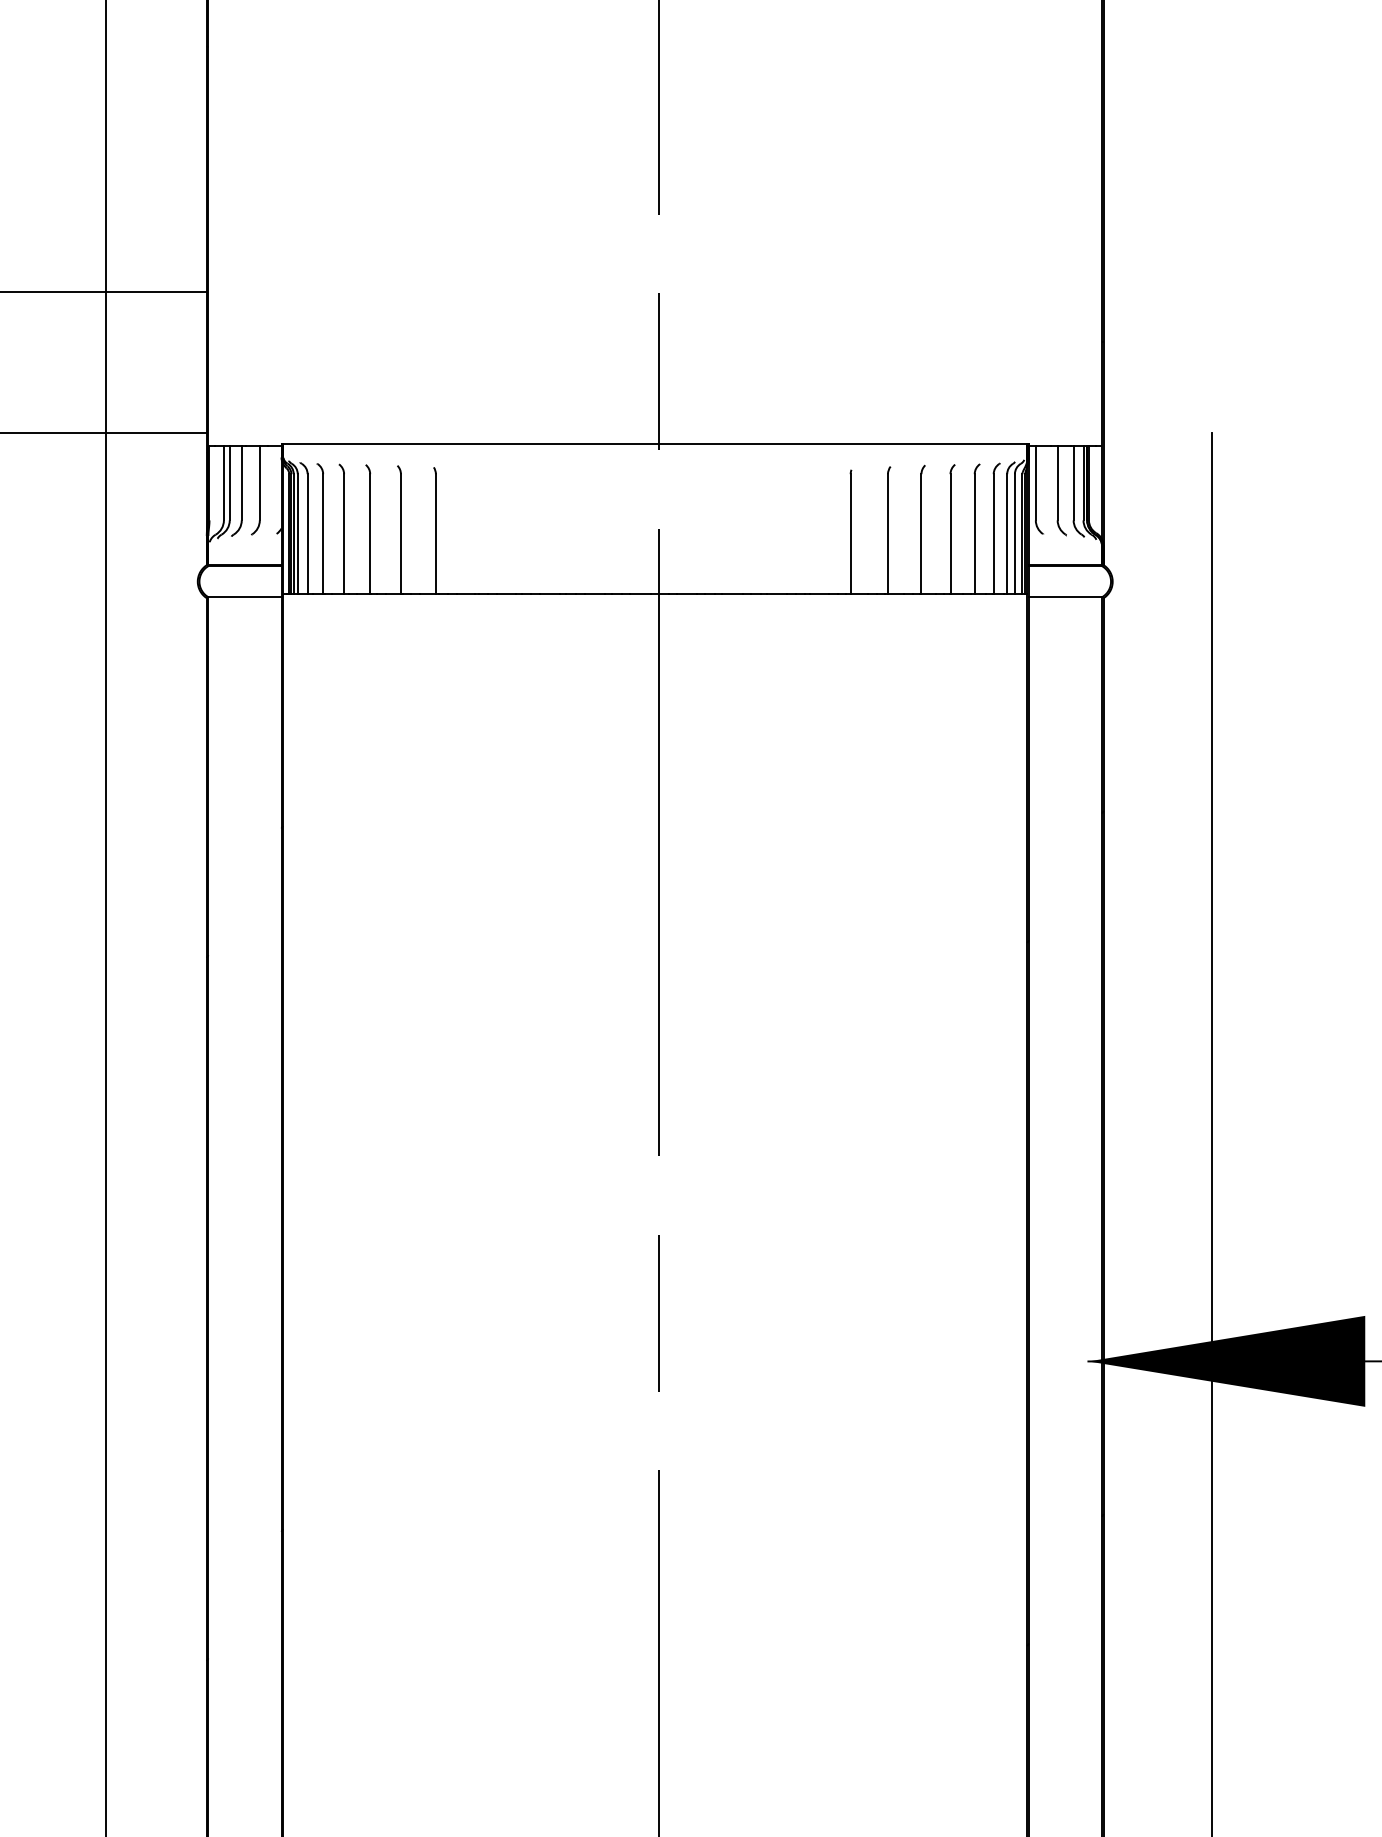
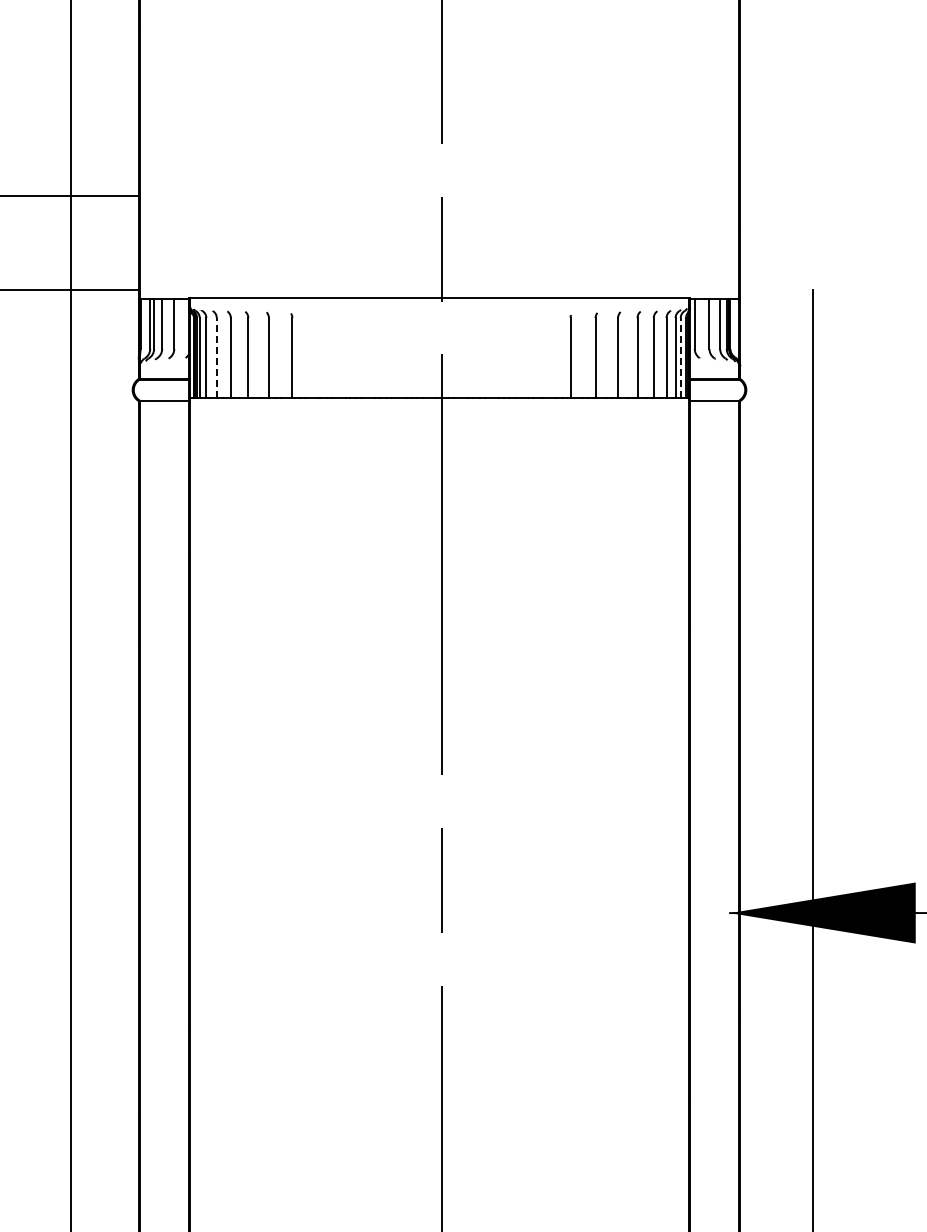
line: (322, 533) -> (216, 357), solid -> dashed
line: (1014, 533) -> (680, 357), solid -> dashed

